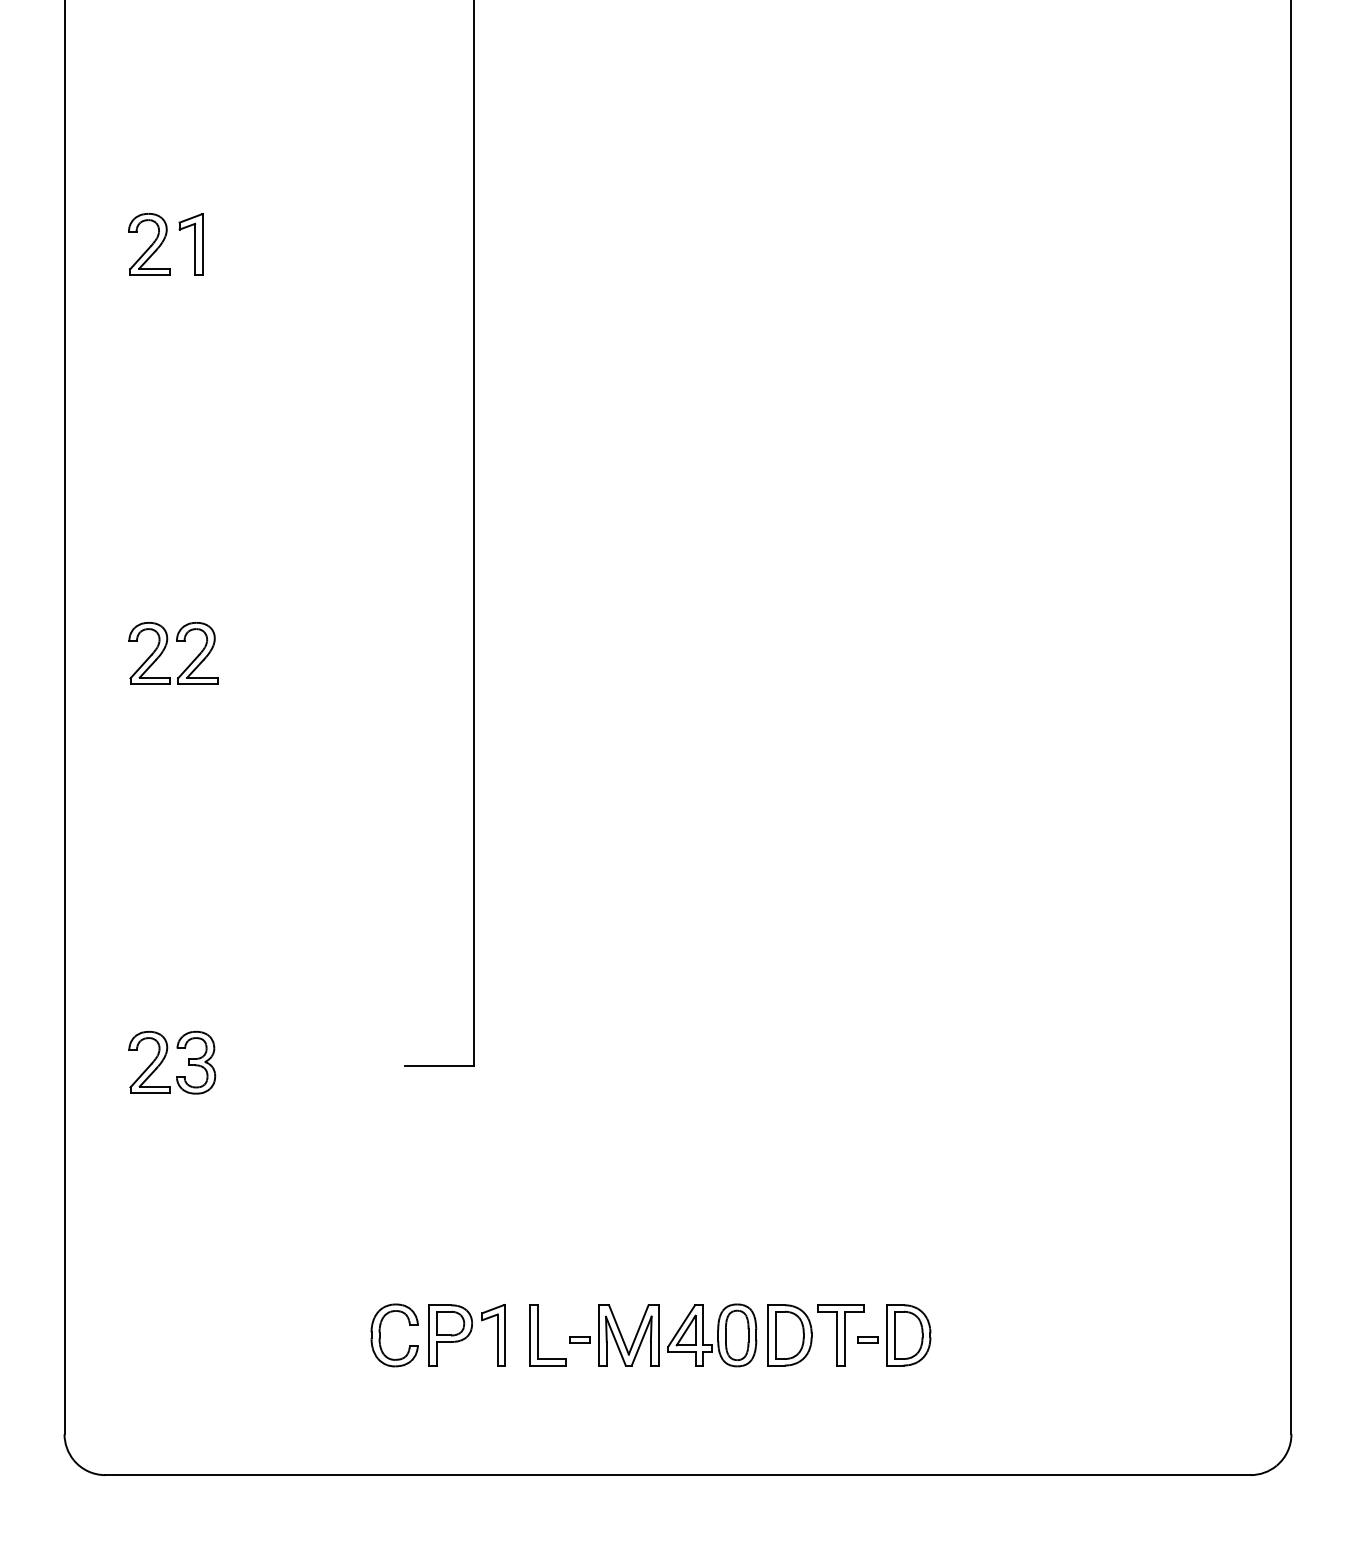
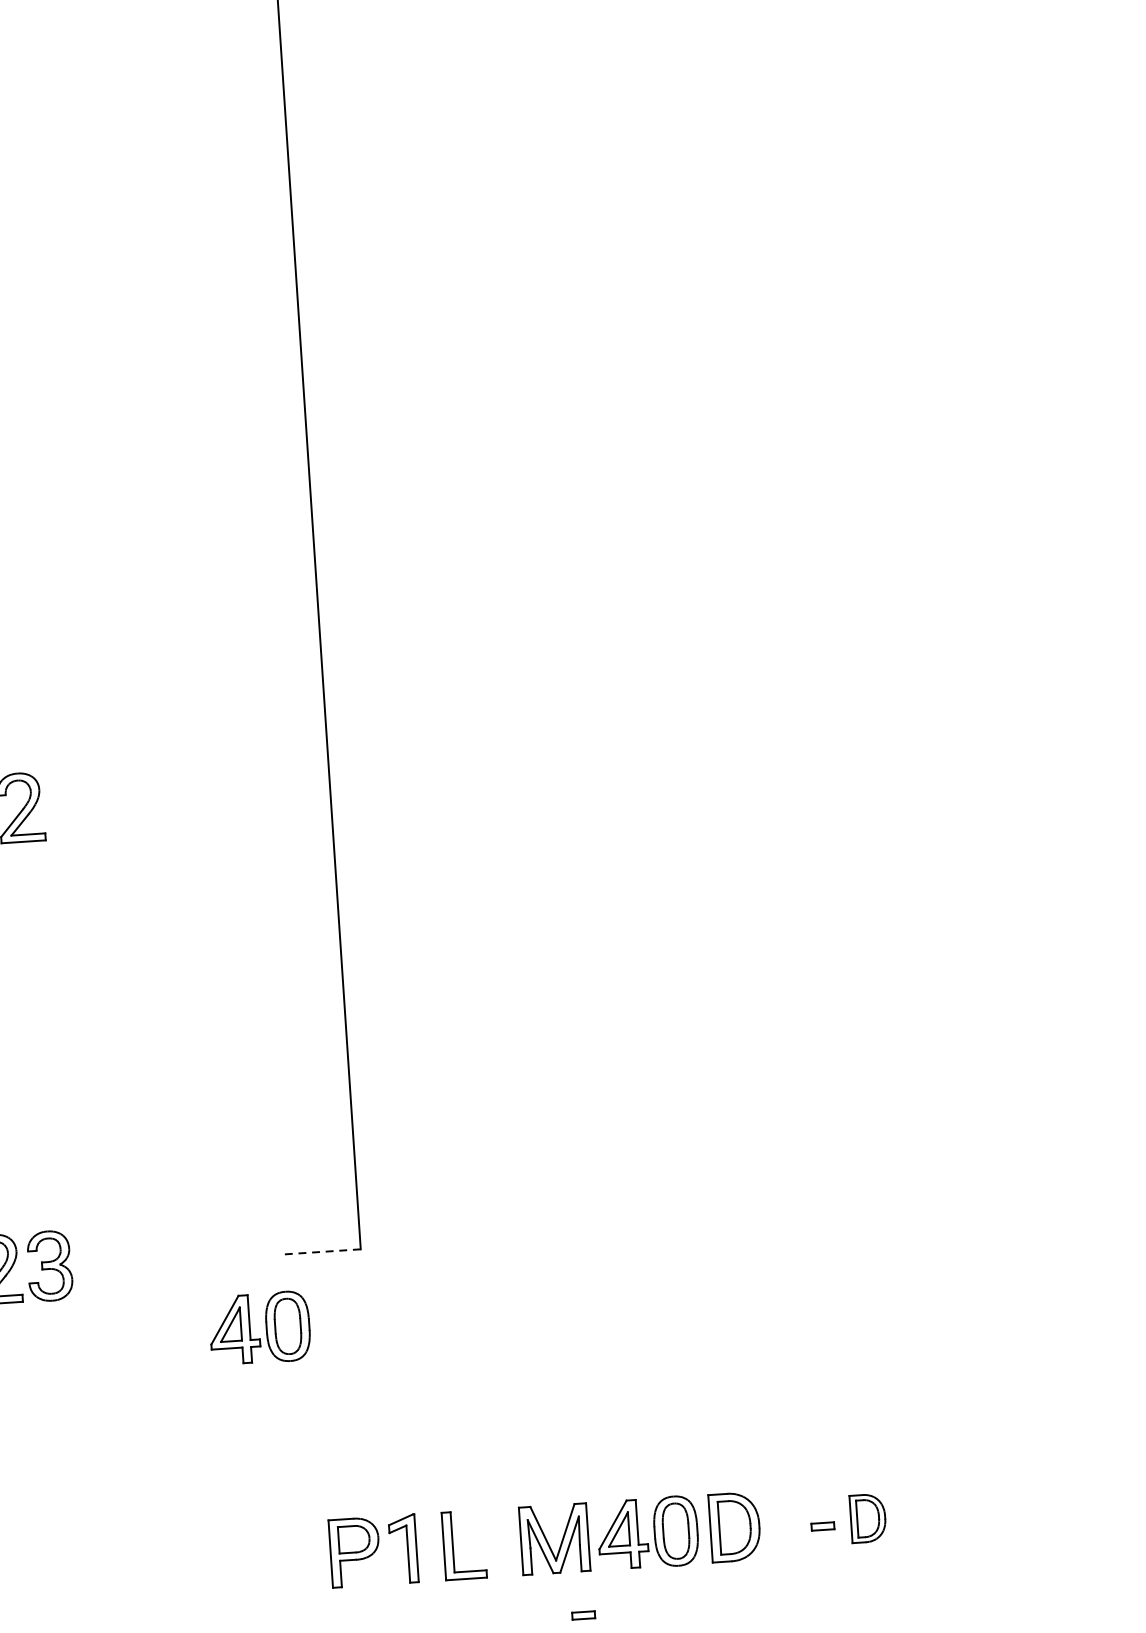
line: (438, 1066) -> (321, 1252), solid -> dashed
part: (379, 1130) -> (260, 1328), added
part: (380, 1335) -> (276, 1557), removed
part: (840, 1335) -> (791, 1523), removed
part: (908, 1335) -> (867, 1518), size x0.7
part: (579, 1339) -> (582, 1615), moved

